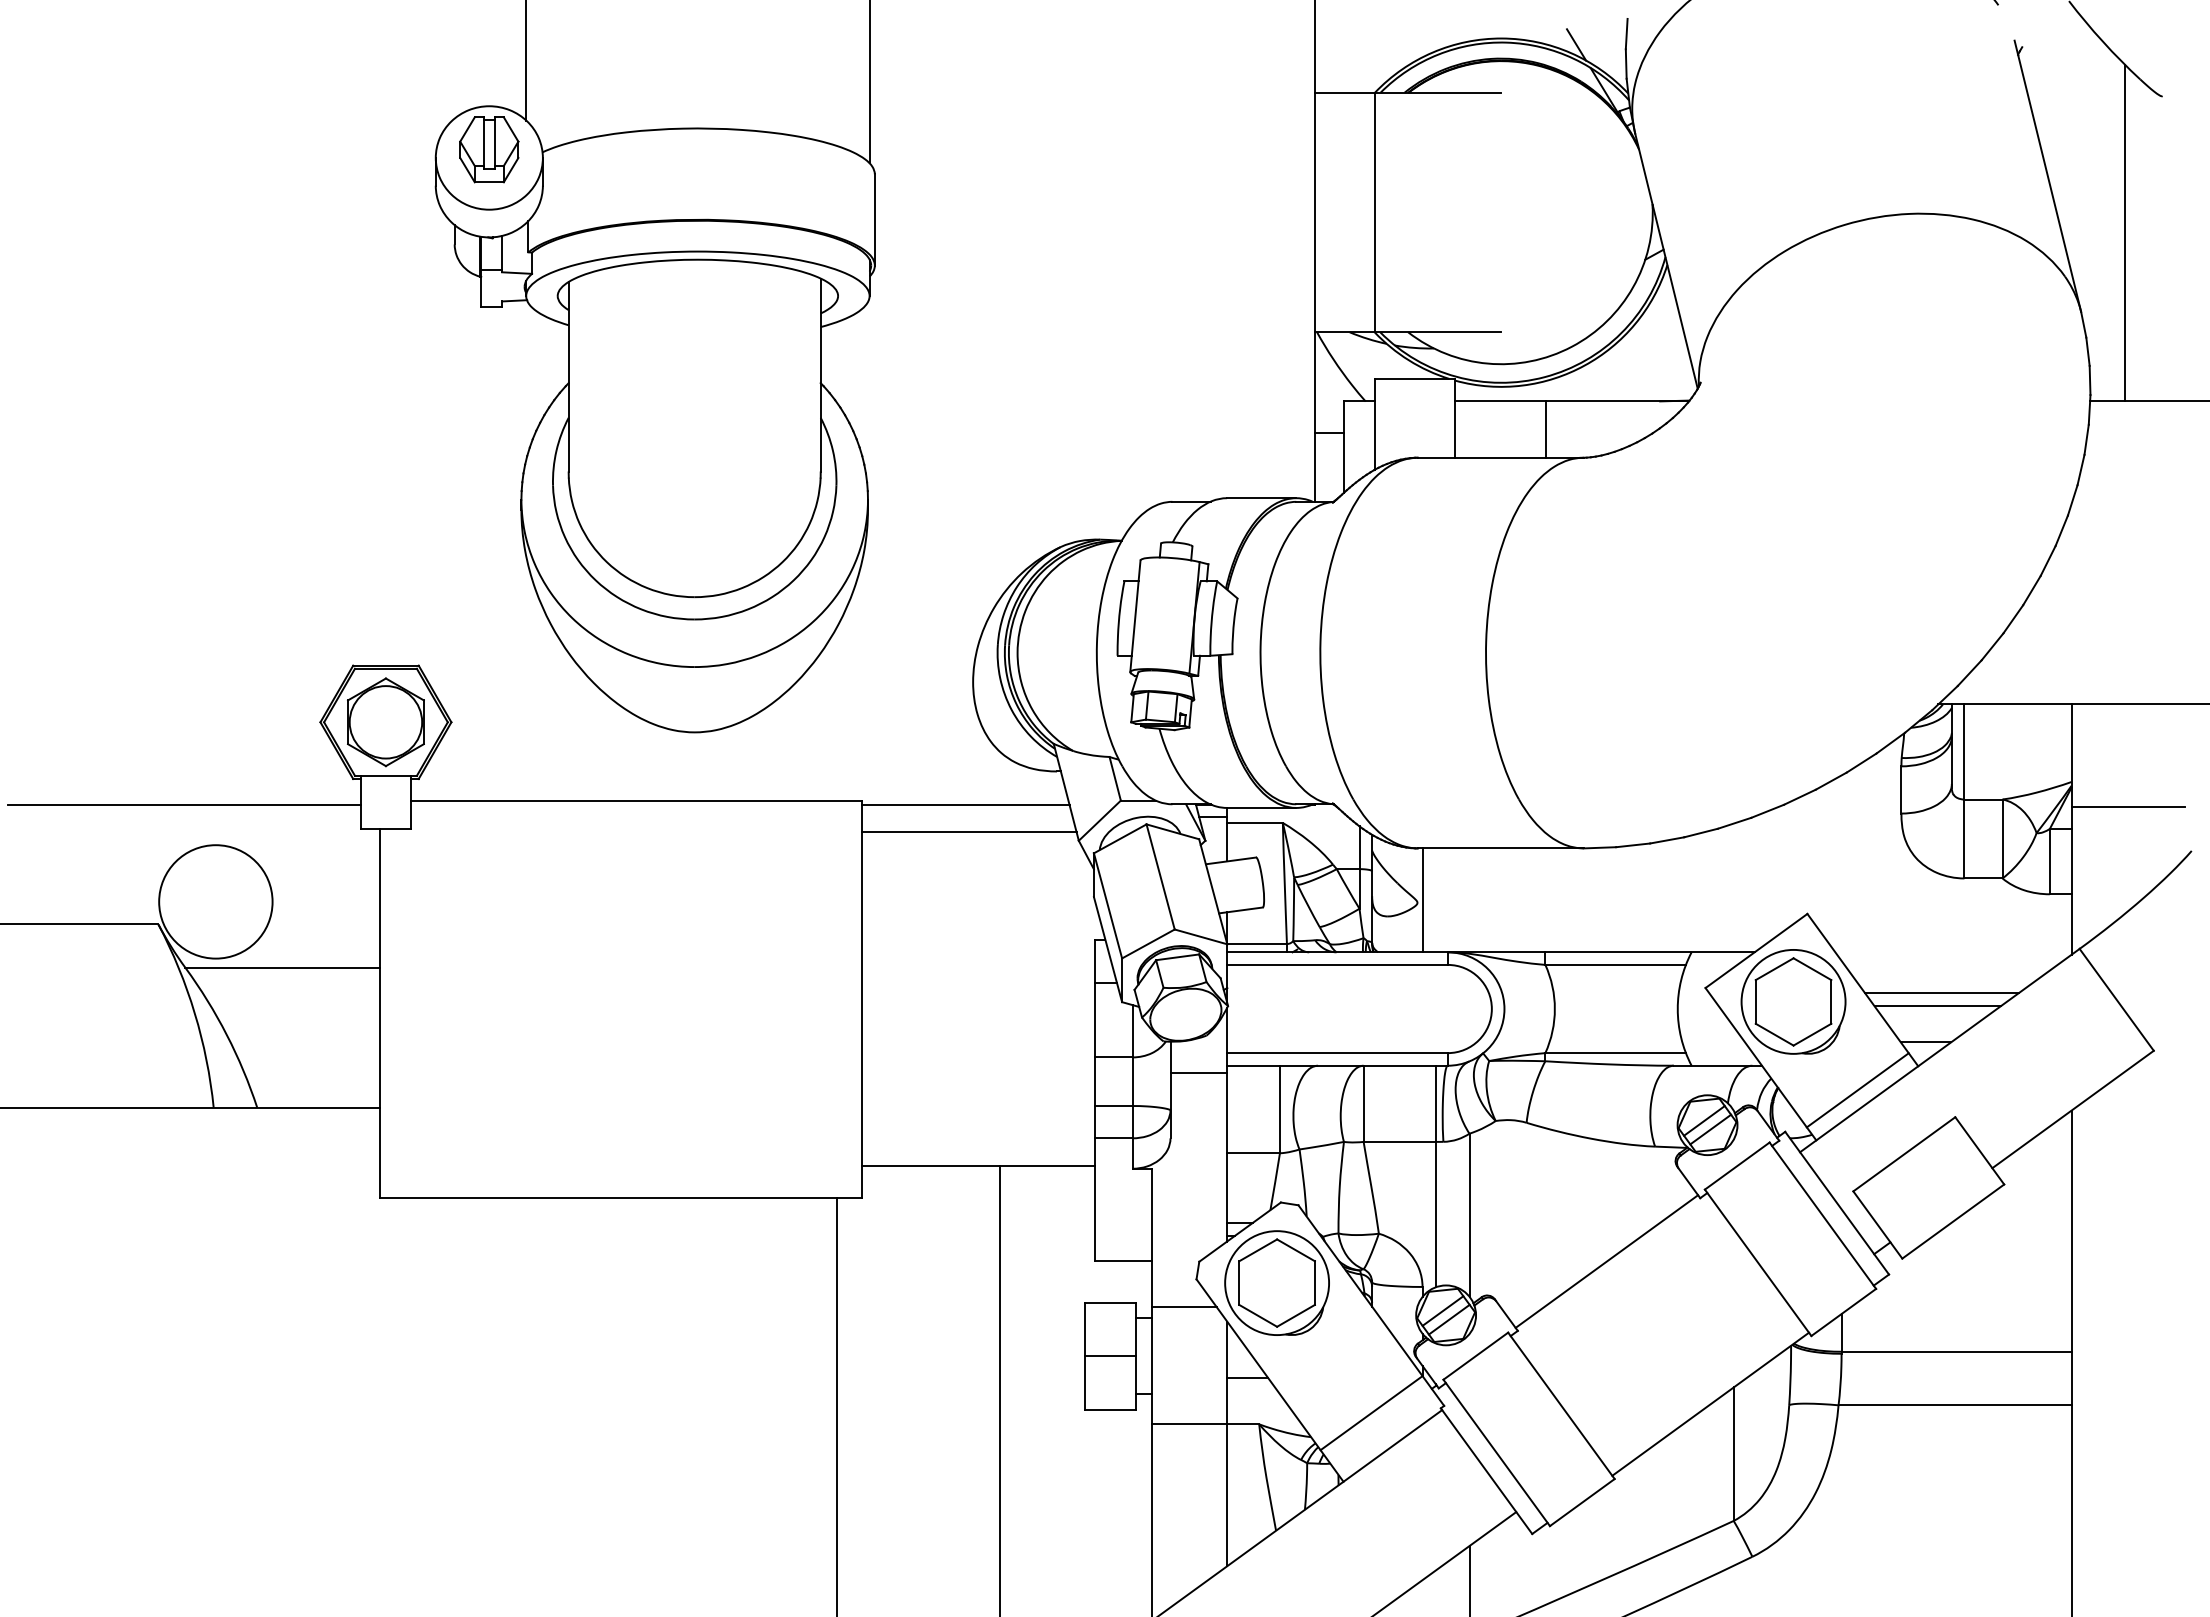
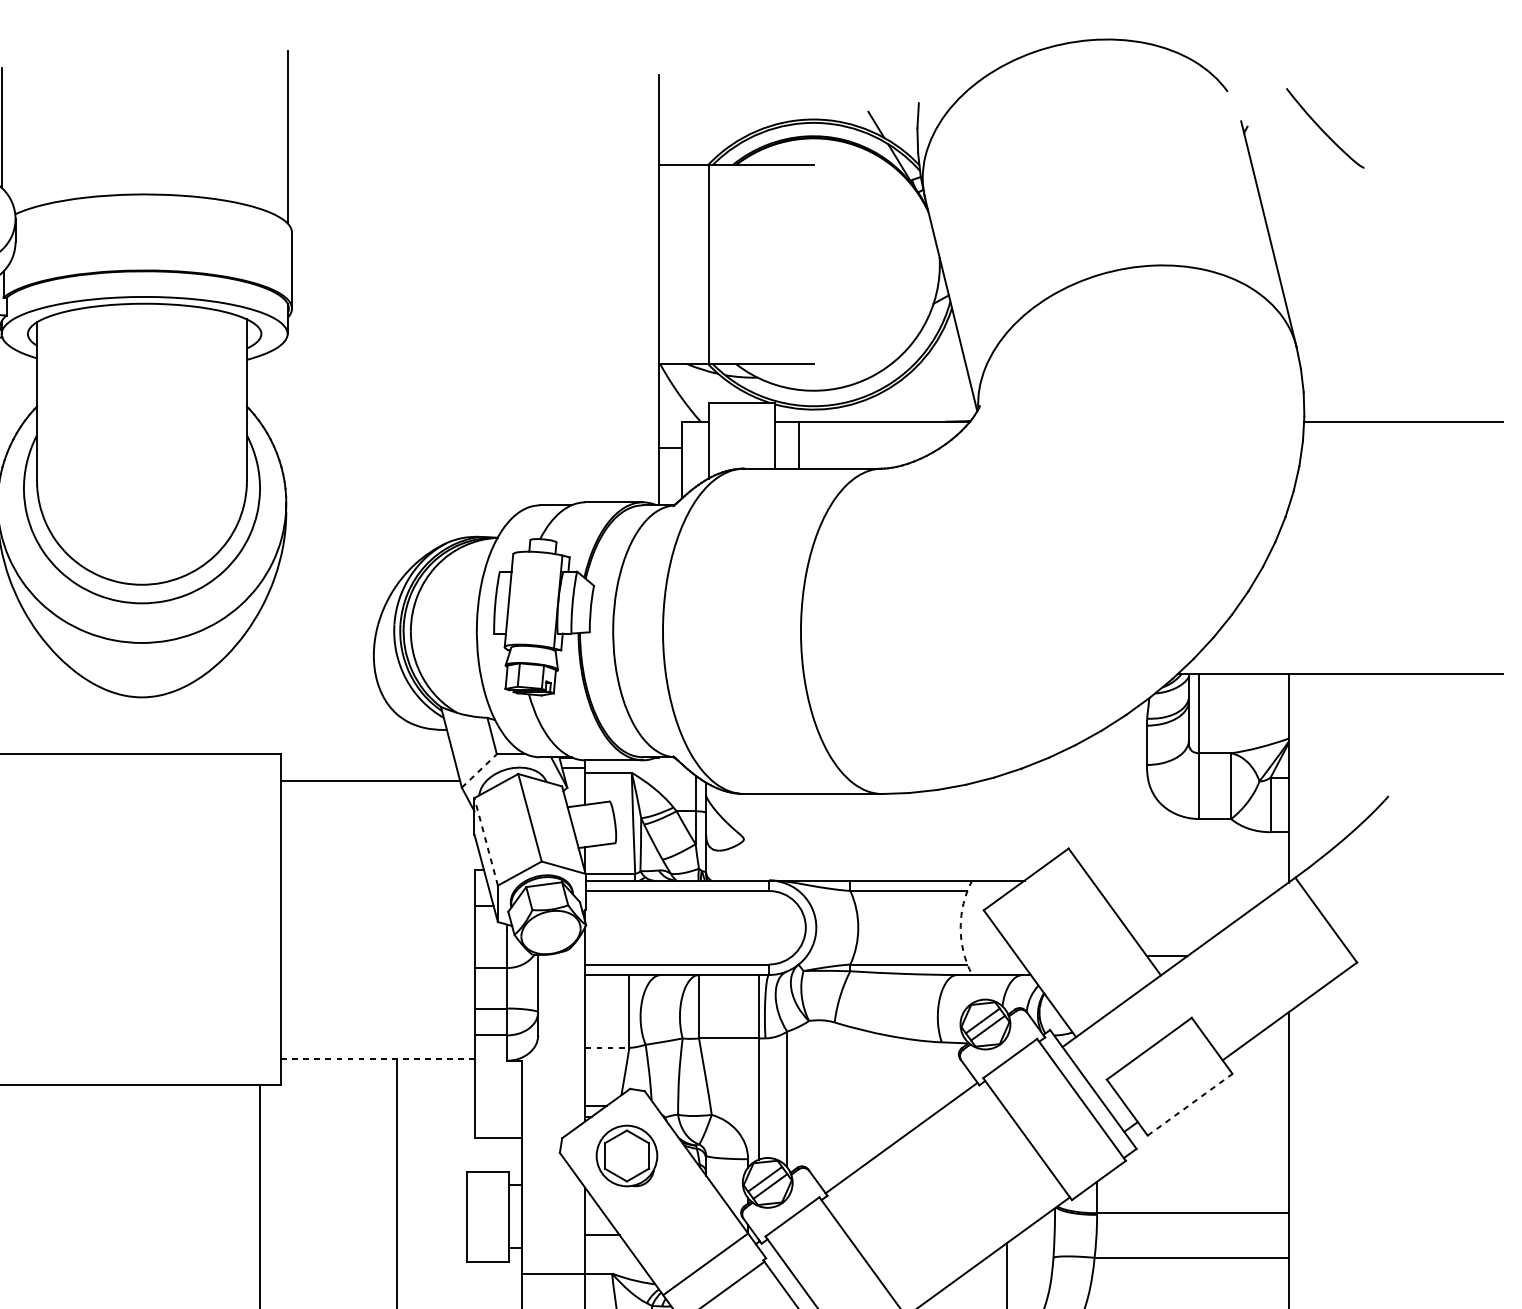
line: (2125, 232) -> (1333, 281), removed
line: (1546, 429) -> (798, 445), moved
line: (965, 804) -> (367, 757), removed
line: (2128, 807) -> (1336, 759), removed
line: (1100, 820) -> (479, 770), solid -> dashed
line: (1422, 900) -> (748, 837), removed
line: (1107, 905) -> (485, 841), solid -> dashed
line: (1941, 993) -> (1180, 914), removed
part: (1793, 1001) -> (1057, 921), removed
line: (1937, 1006) -> (1176, 925), removed
arc: (1677, 1009) -> (960, 928), solid -> dashed
line: (1198, 1072) -> (561, 980), removed
line: (1857, 1090) -> (1110, 995), removed
line: (1254, 1153) -> (608, 1048), solid -> dashed
line: (978, 1166) -> (378, 1058), solid -> dashed
line: (1953, 1221) -> (1190, 1104), solid -> dashed
part: (1276, 1282) -> (626, 1155), size x0.7
line: (1183, 1307) -> (549, 1176), removed
line: (1110, 1356) -> (488, 1217), removed

